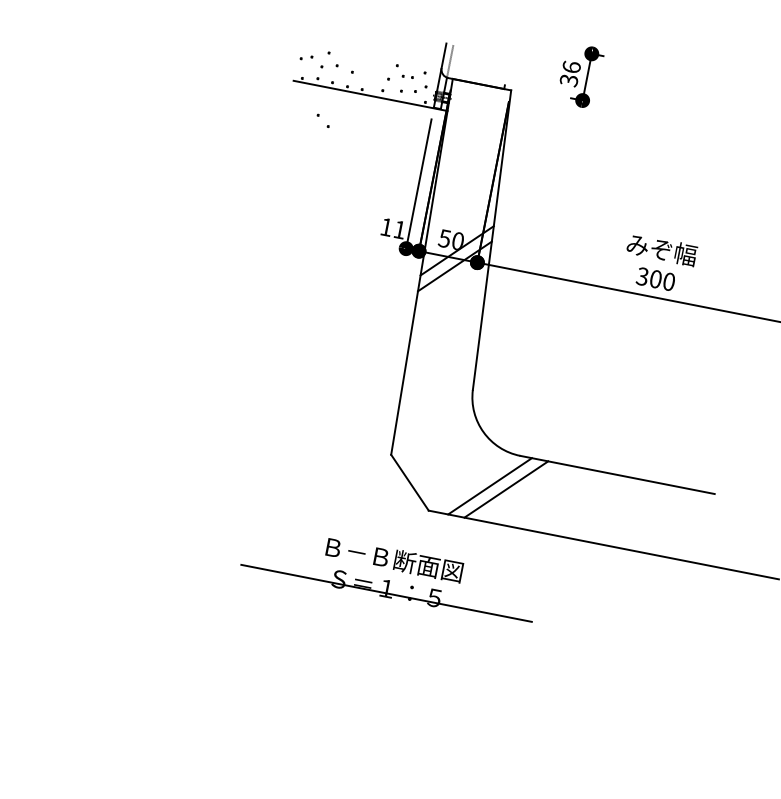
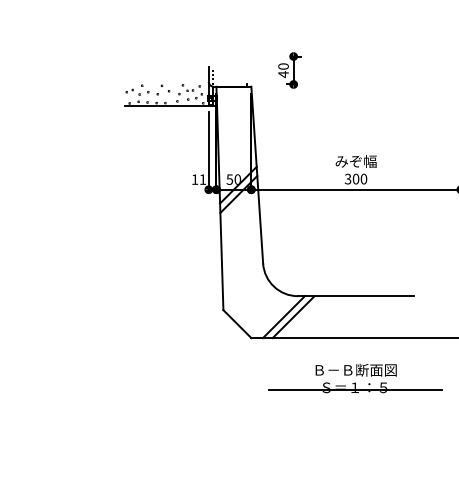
text: (570, 73) -> (283, 70), 36 -> 40
part: (323, 120) -> (165, 88), moved
part: (390, 573) -> (355, 378), moved

